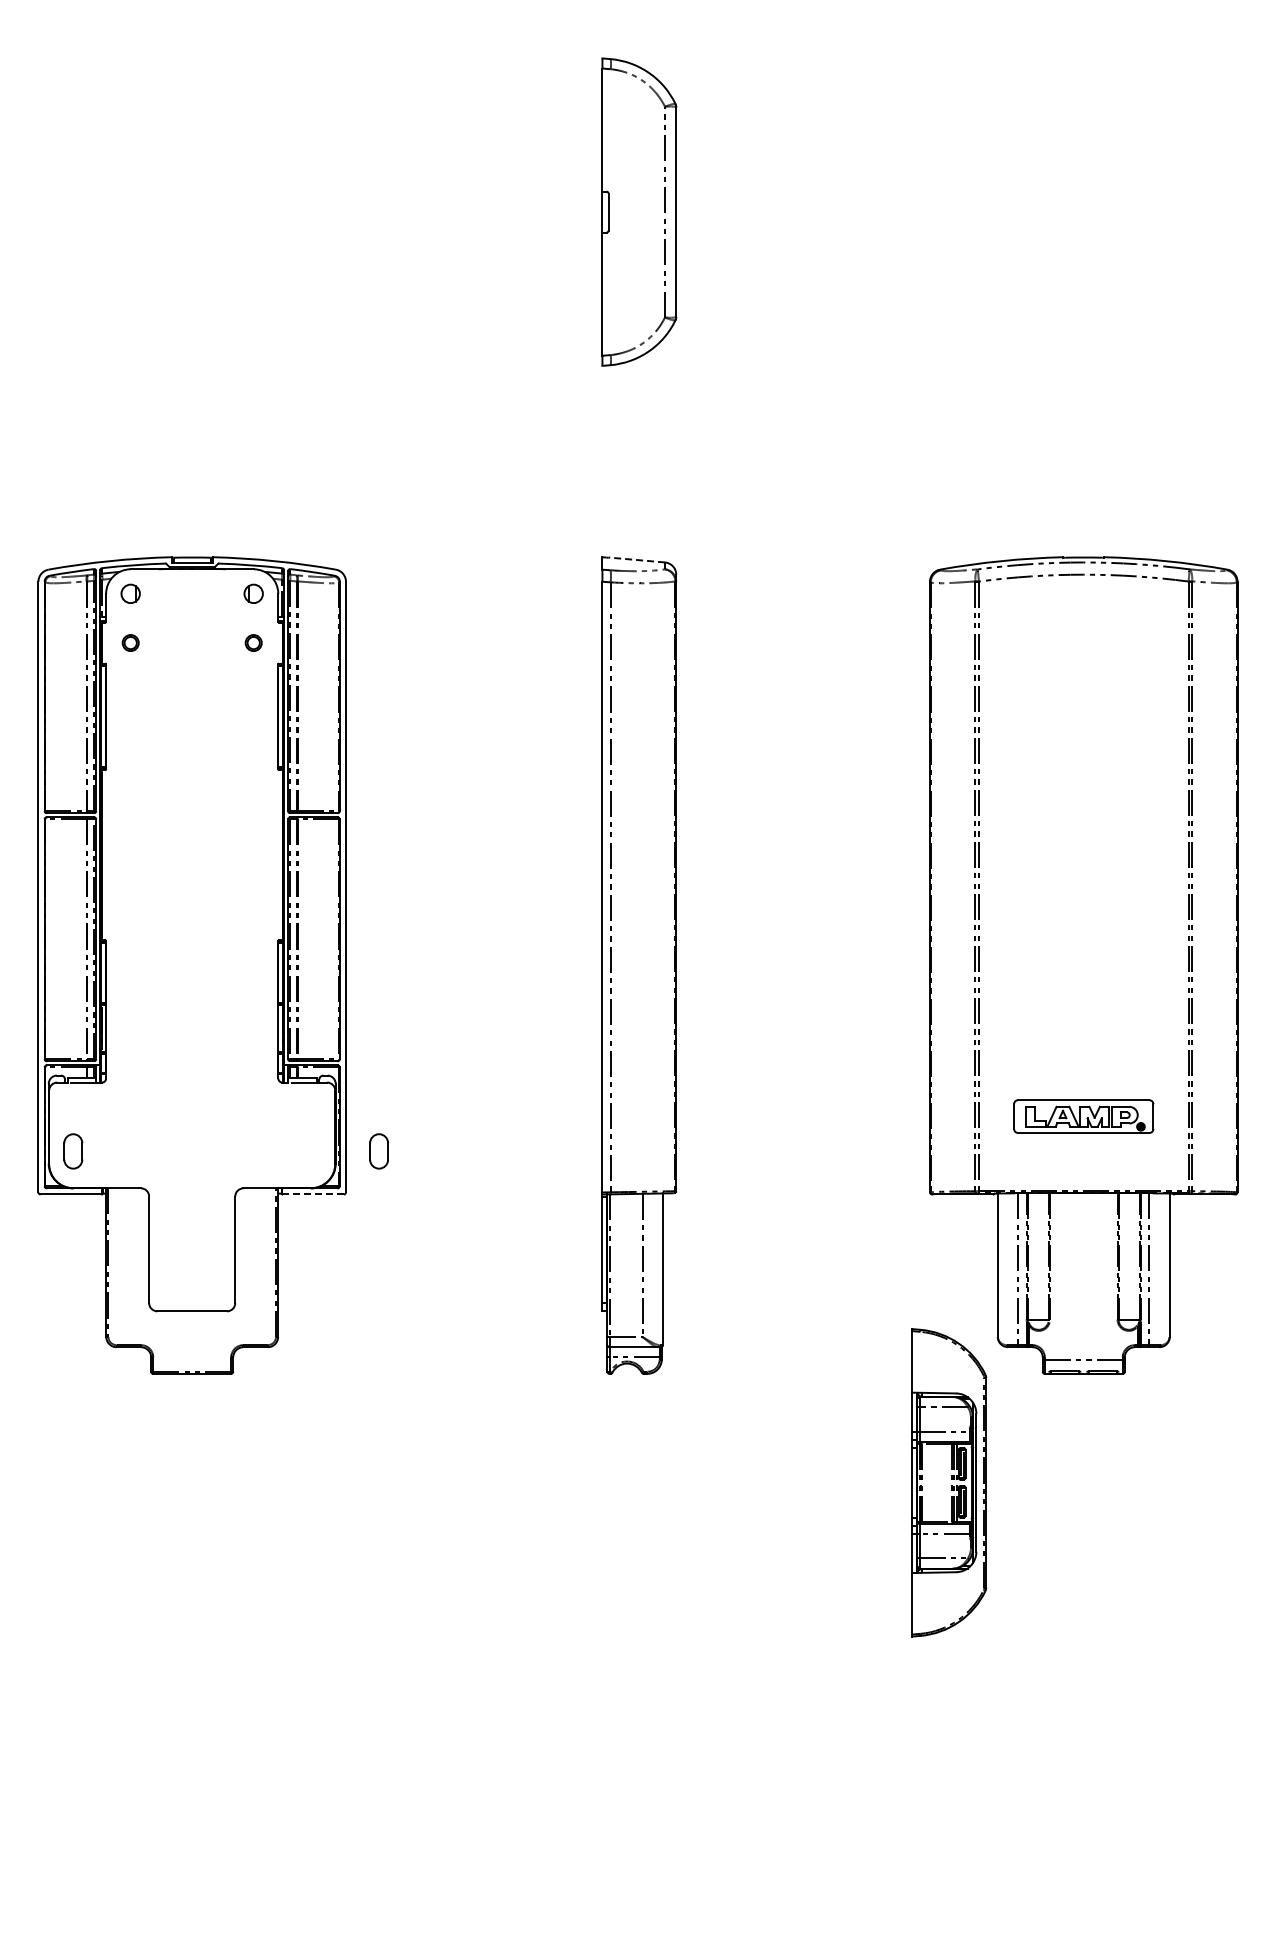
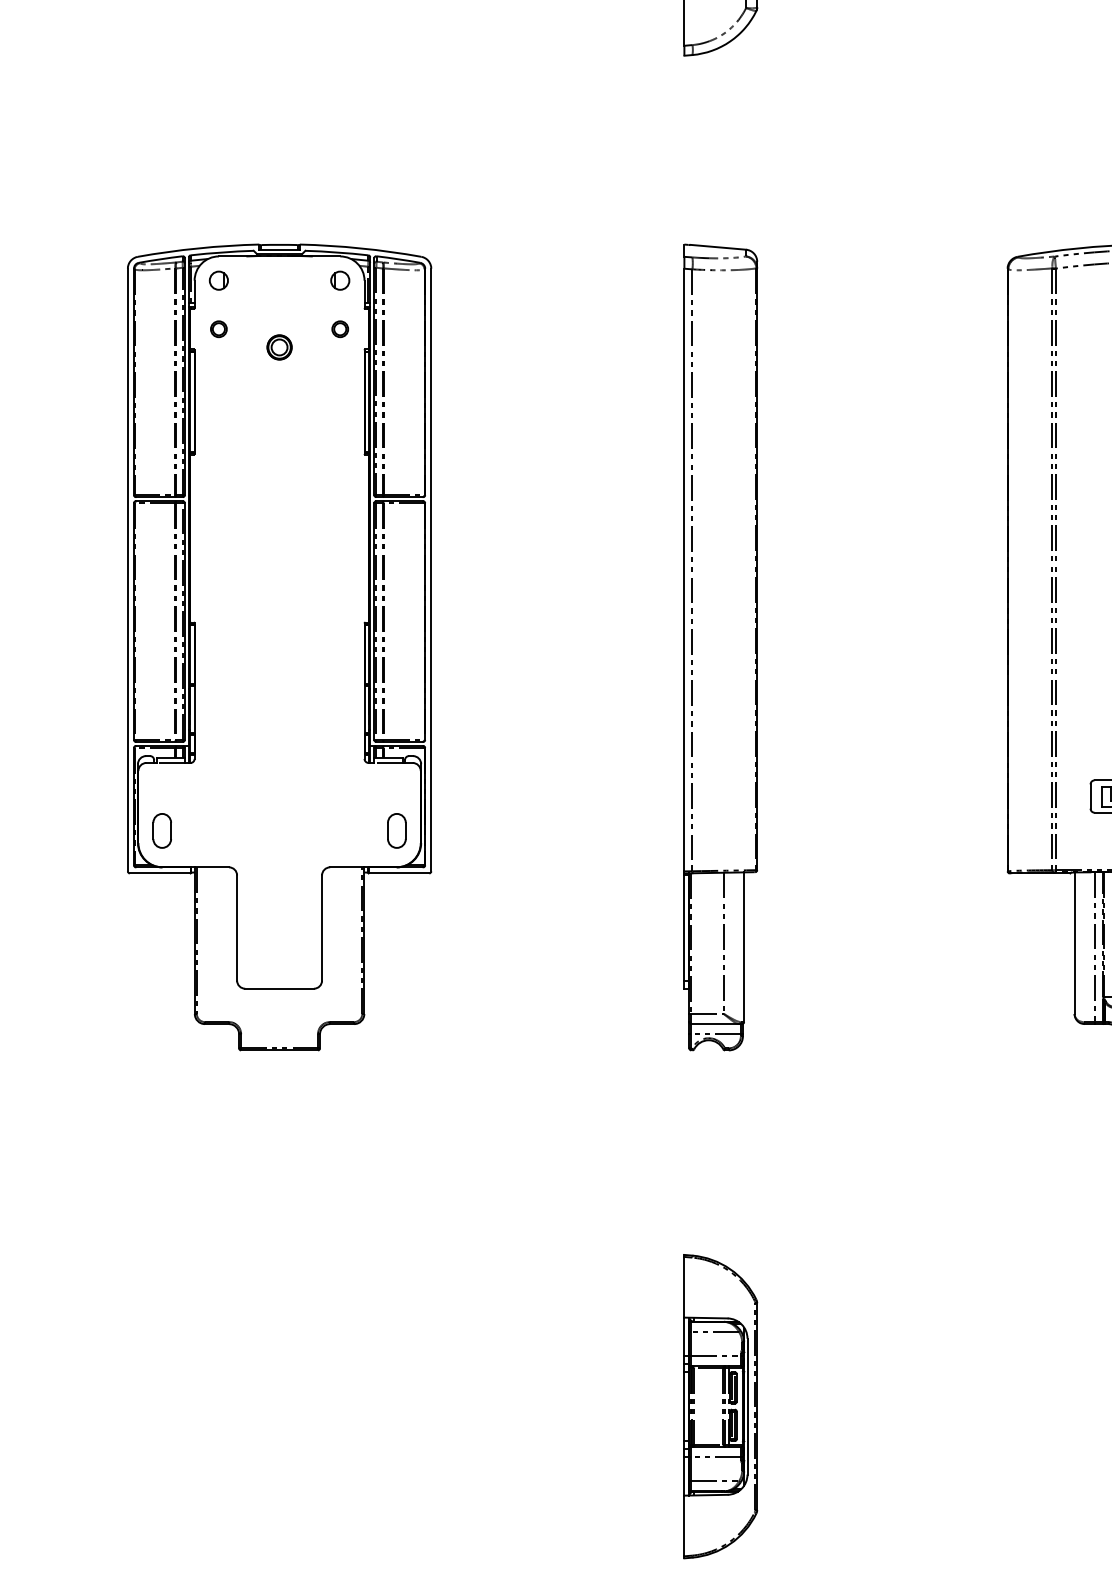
line: (636, 559) -> (718, 246), dashed -> solid
part: (192, 661) -> (279, 347), added
part: (378, 1151) -> (396, 830), moved
line: (313, 1194) -> (399, 873), dashed -> solid
part: (949, 1482) -> (720, 1406), moved

